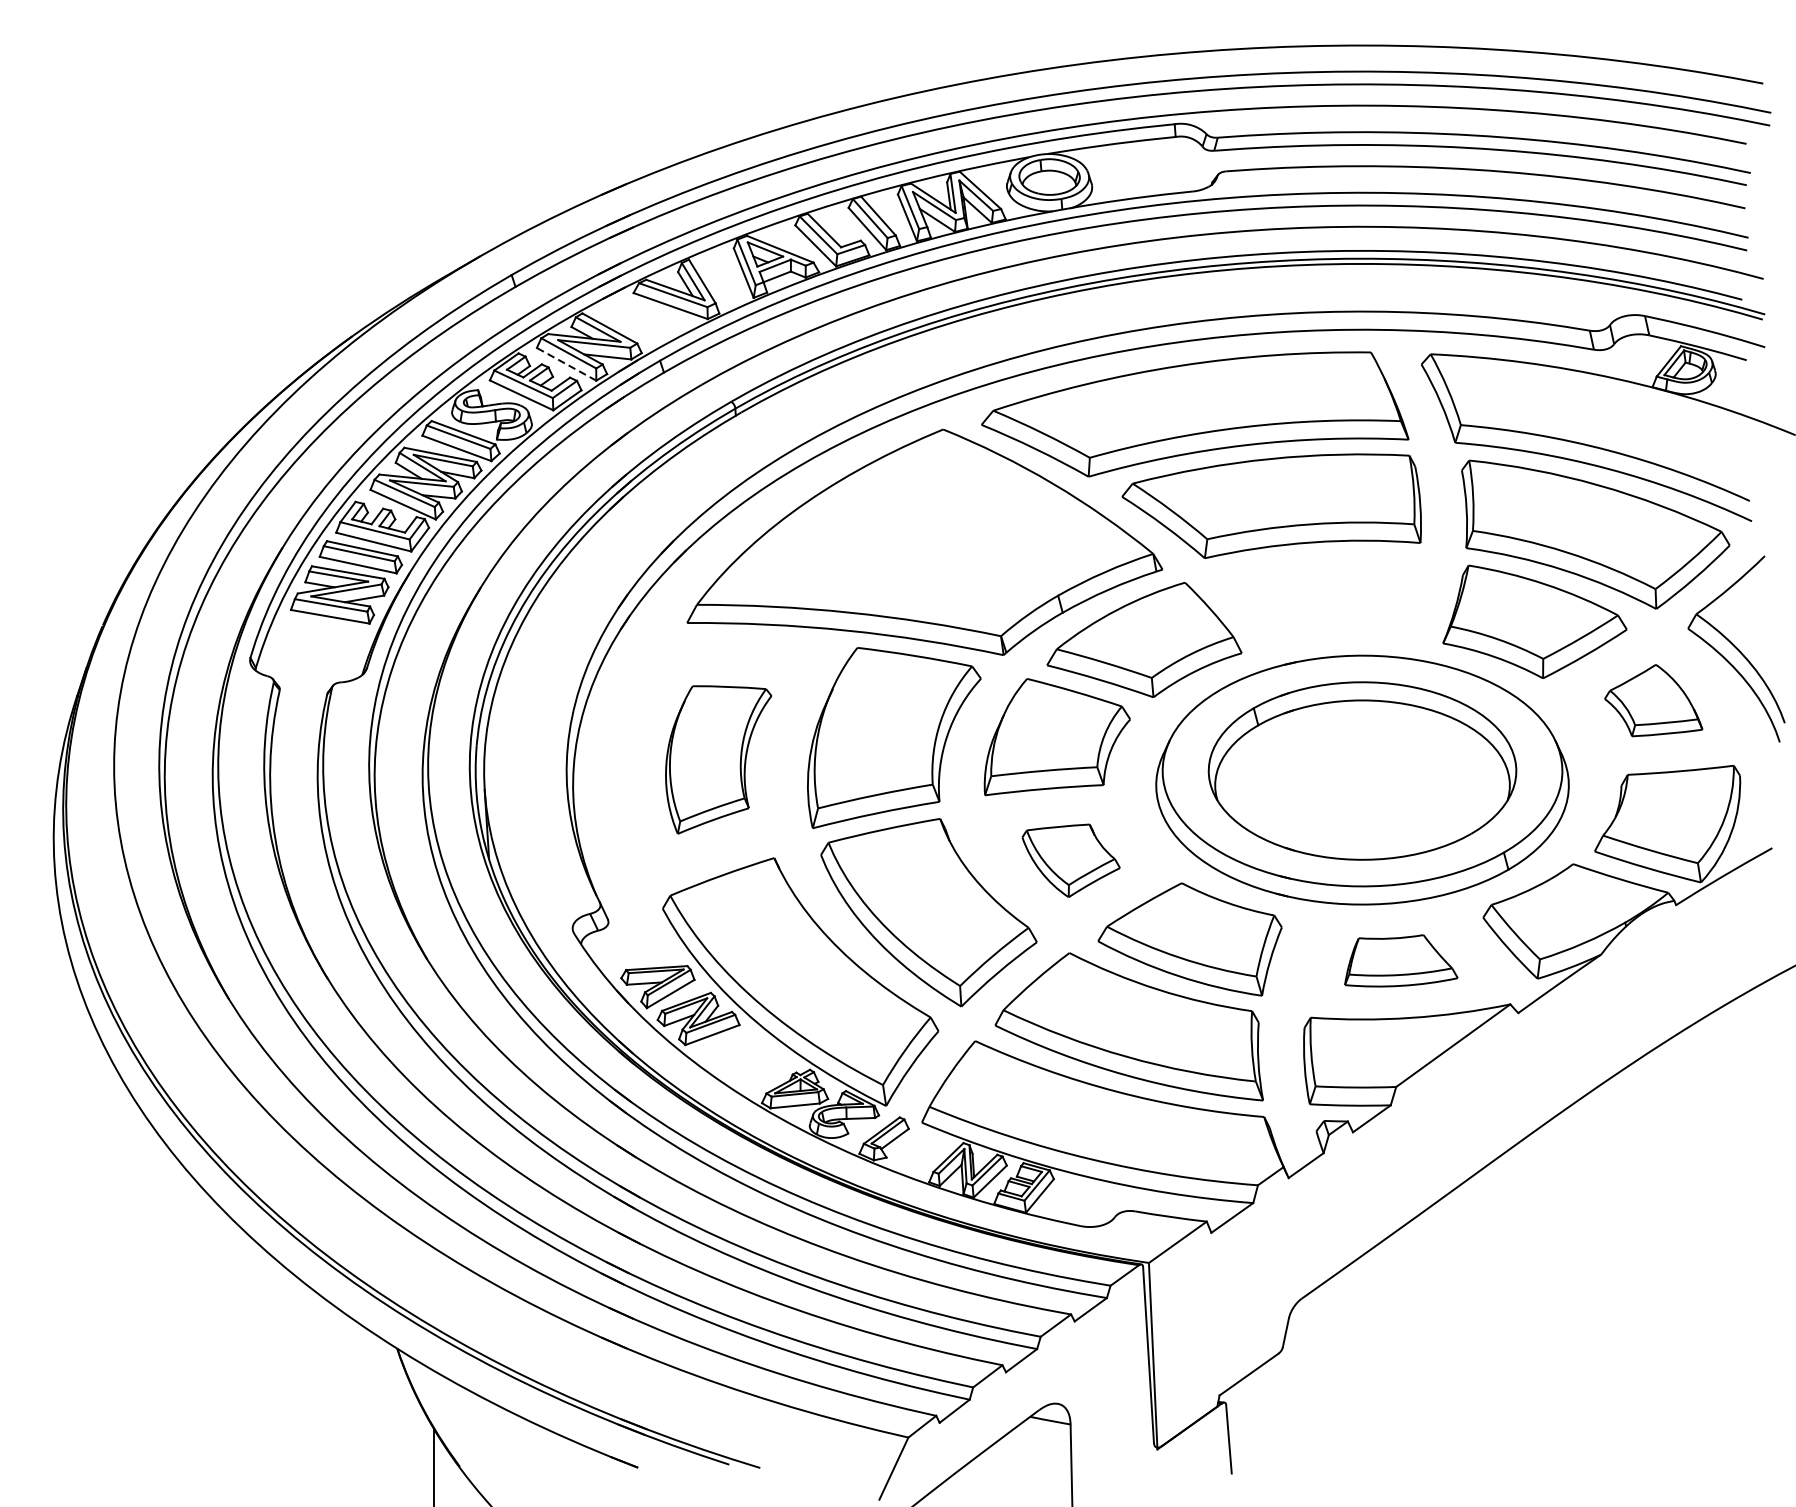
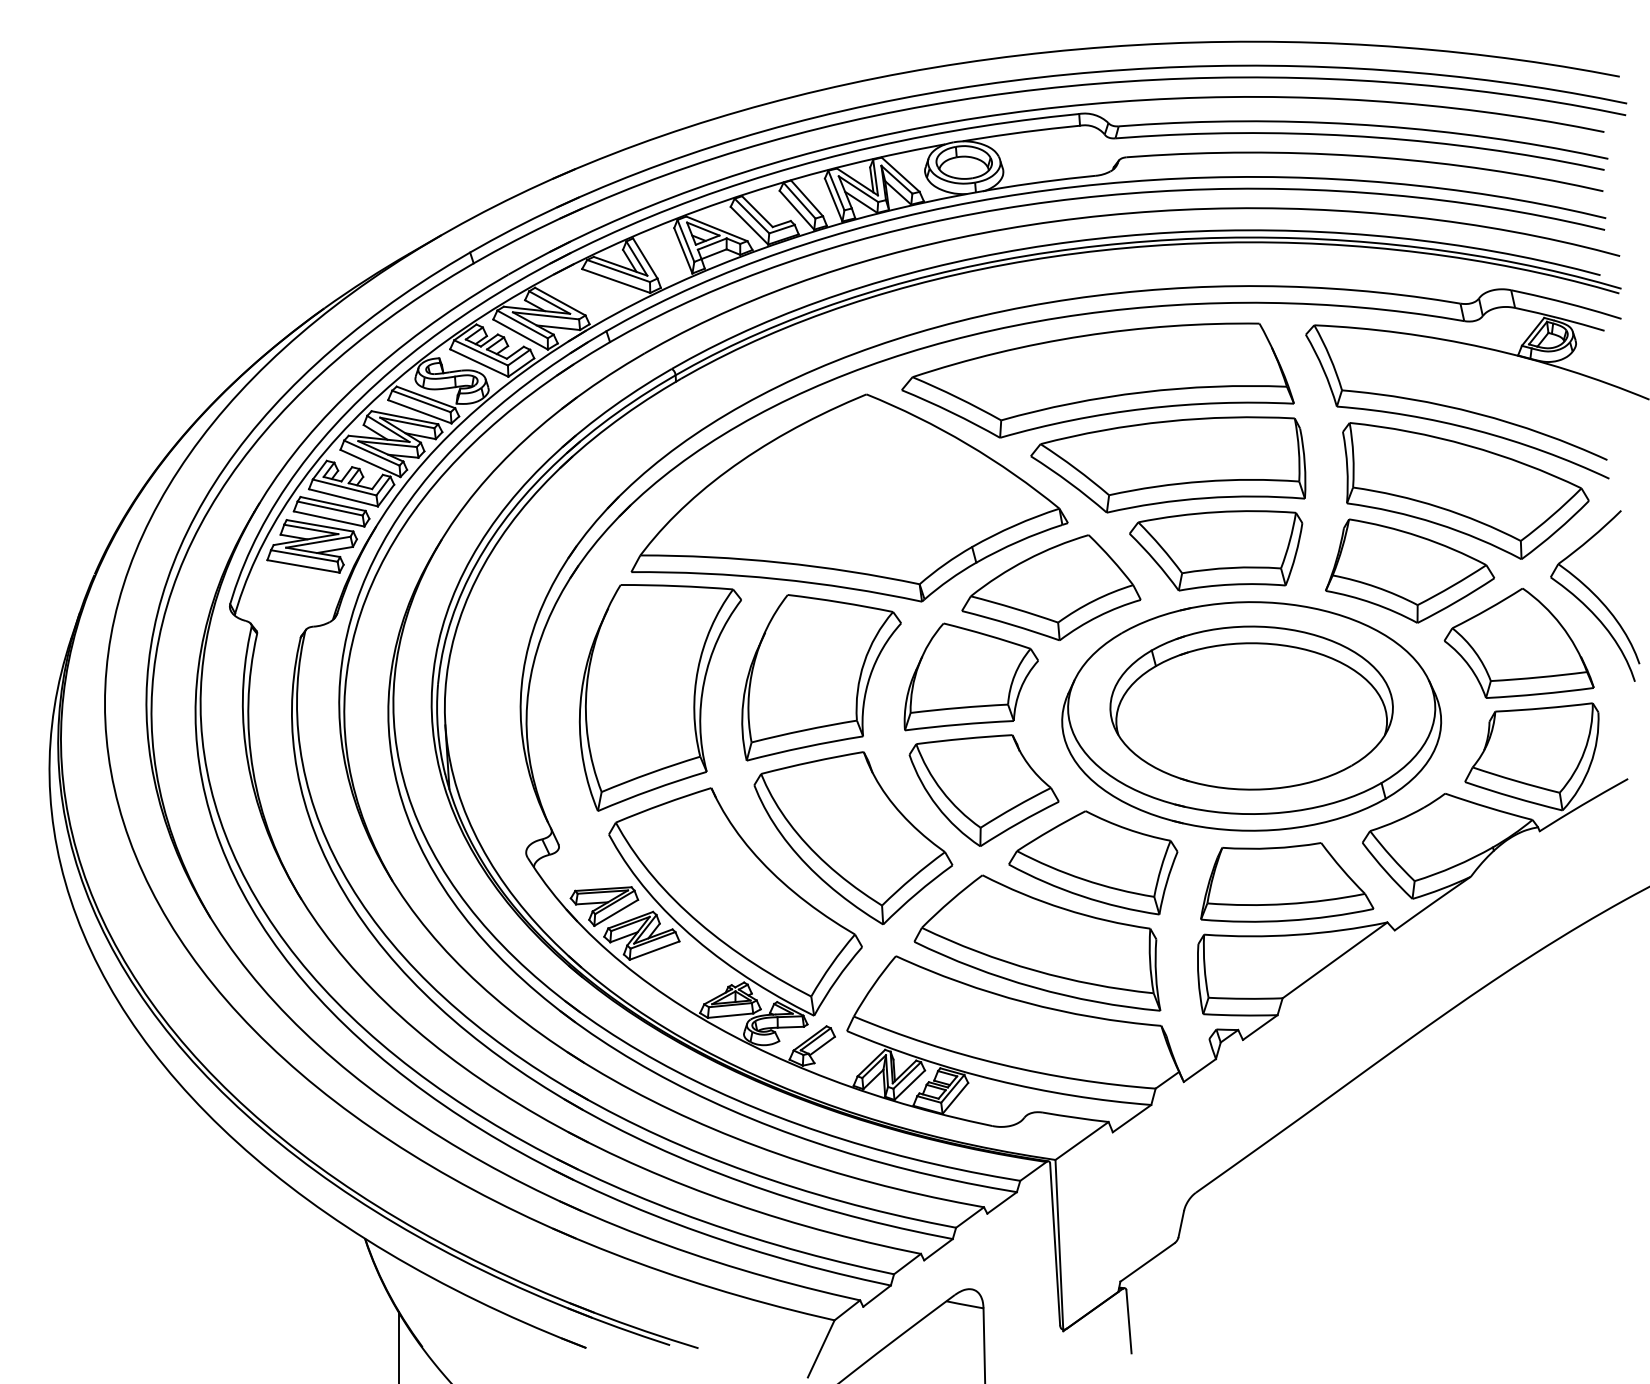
line: (566, 364) -> (520, 334), dashed -> solid
part: (1324, 599) -> (1216, 550), added
part: (1653, 700) -> (1518, 643), size x1.67
part: (717, 759) -> (659, 697), size x1.67
part: (1070, 860) -> (983, 790), size x1.67
part: (1401, 960) -> (1287, 882), size x1.67

